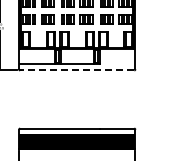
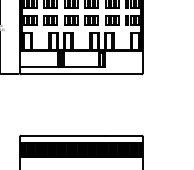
line: (76, 70) -> (80, 74), dashed -> solid

